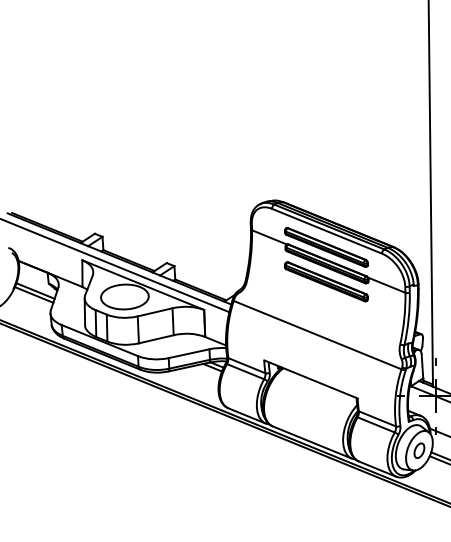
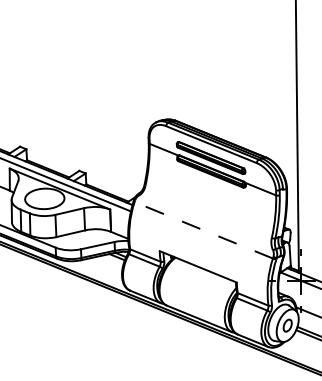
part: (326, 281) -> (211, 186), removed
line: (317, 335) -> (203, 230), solid -> dashed

